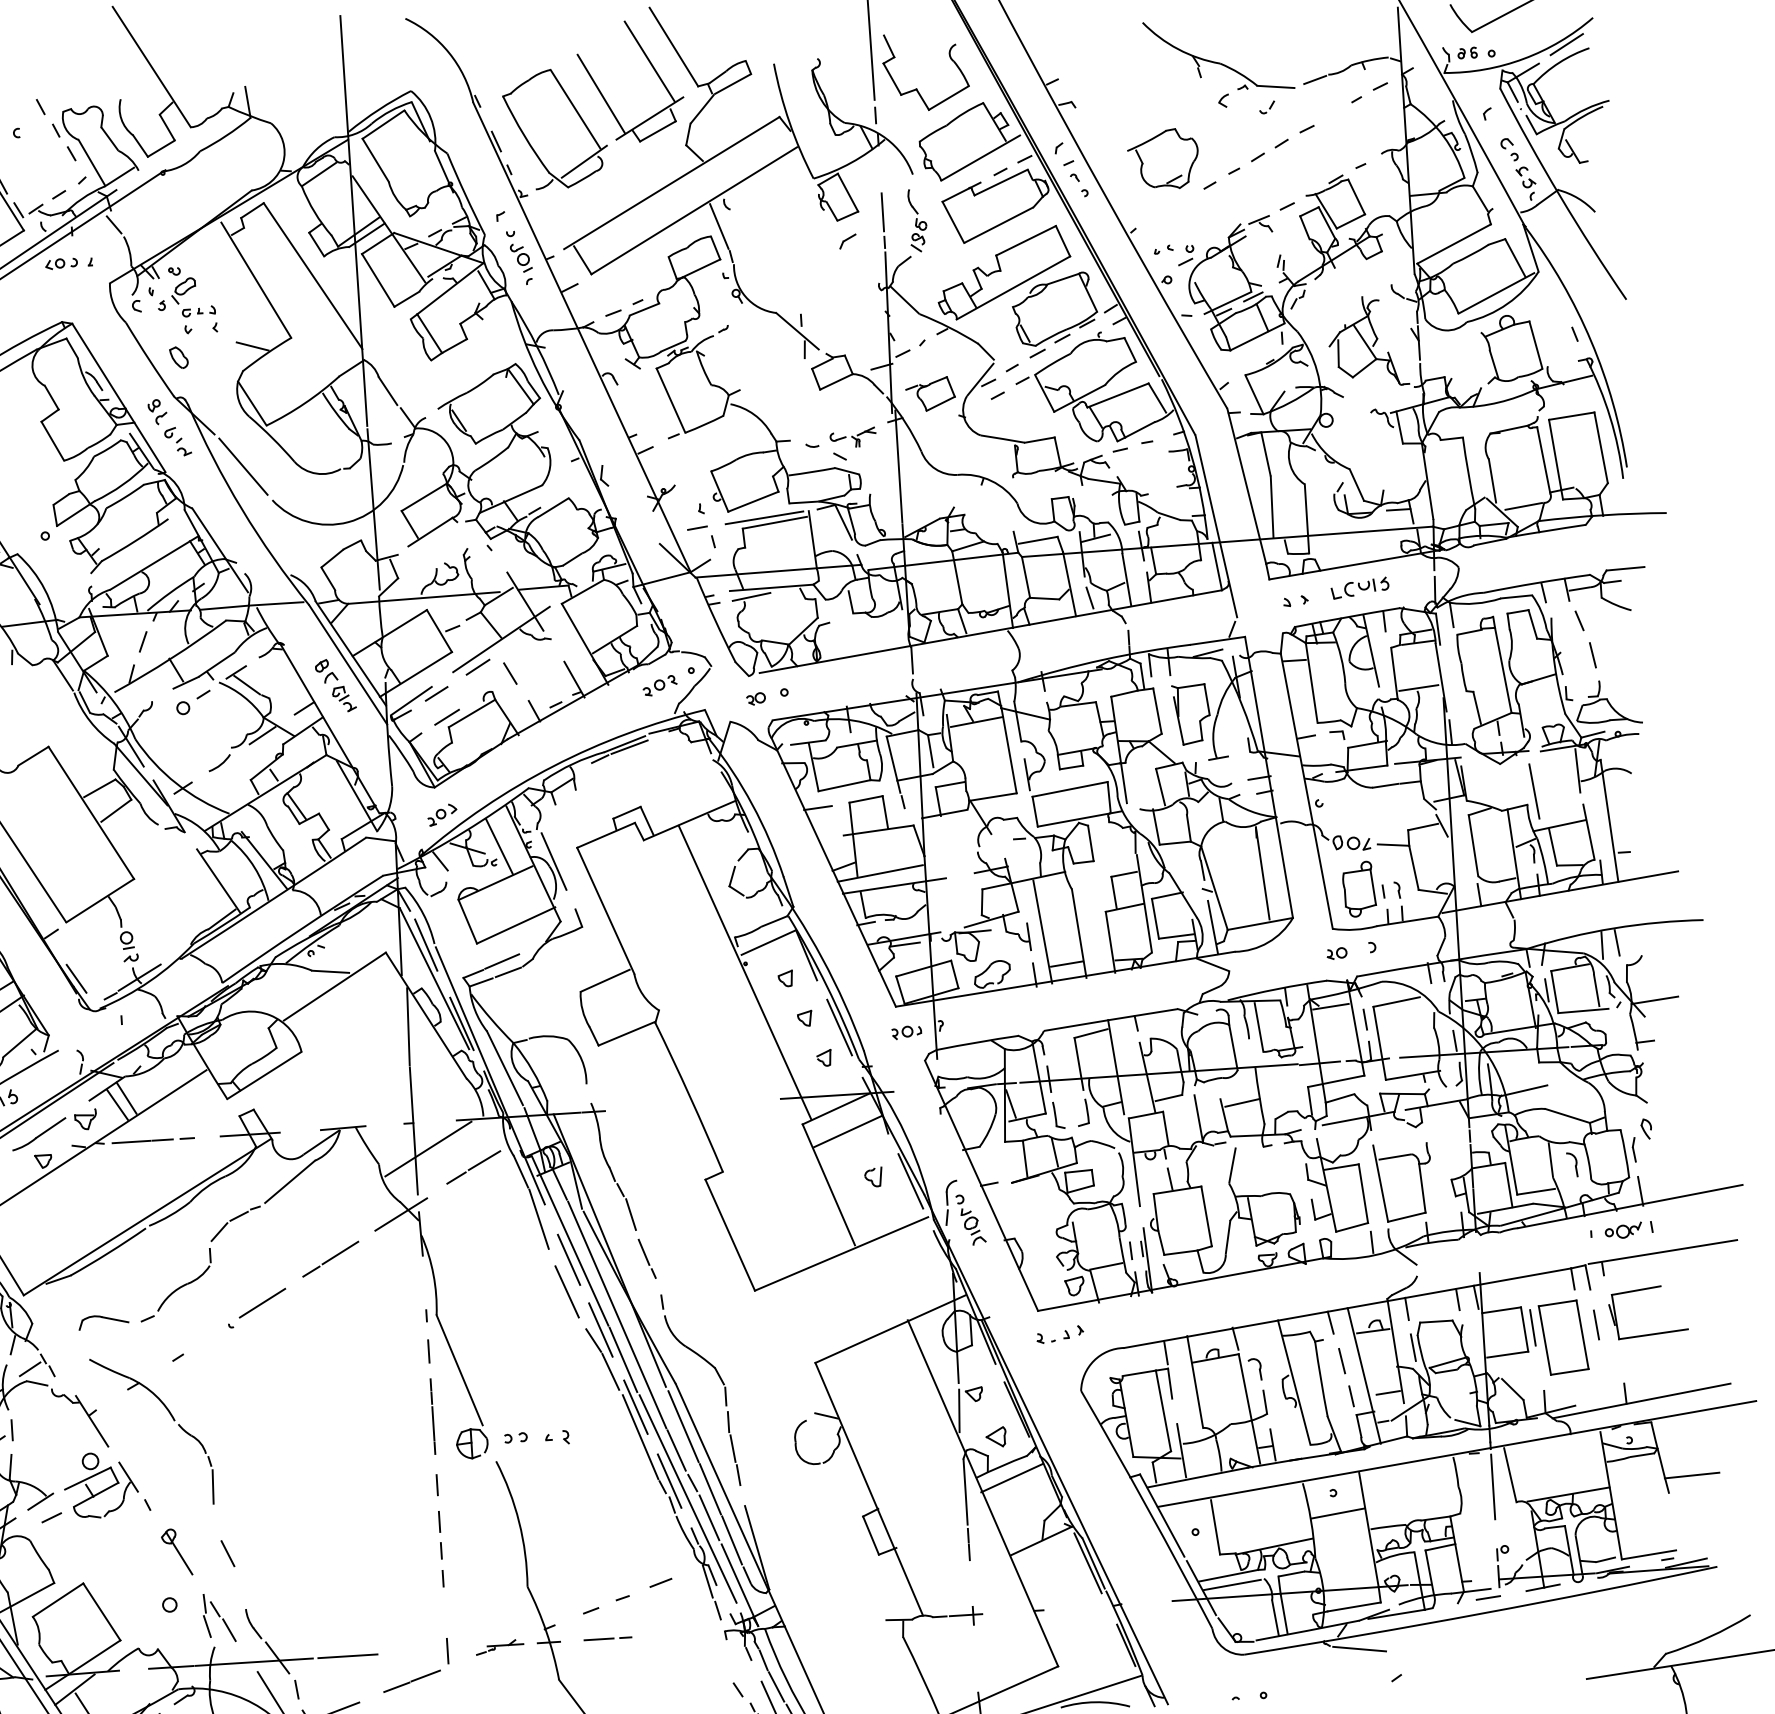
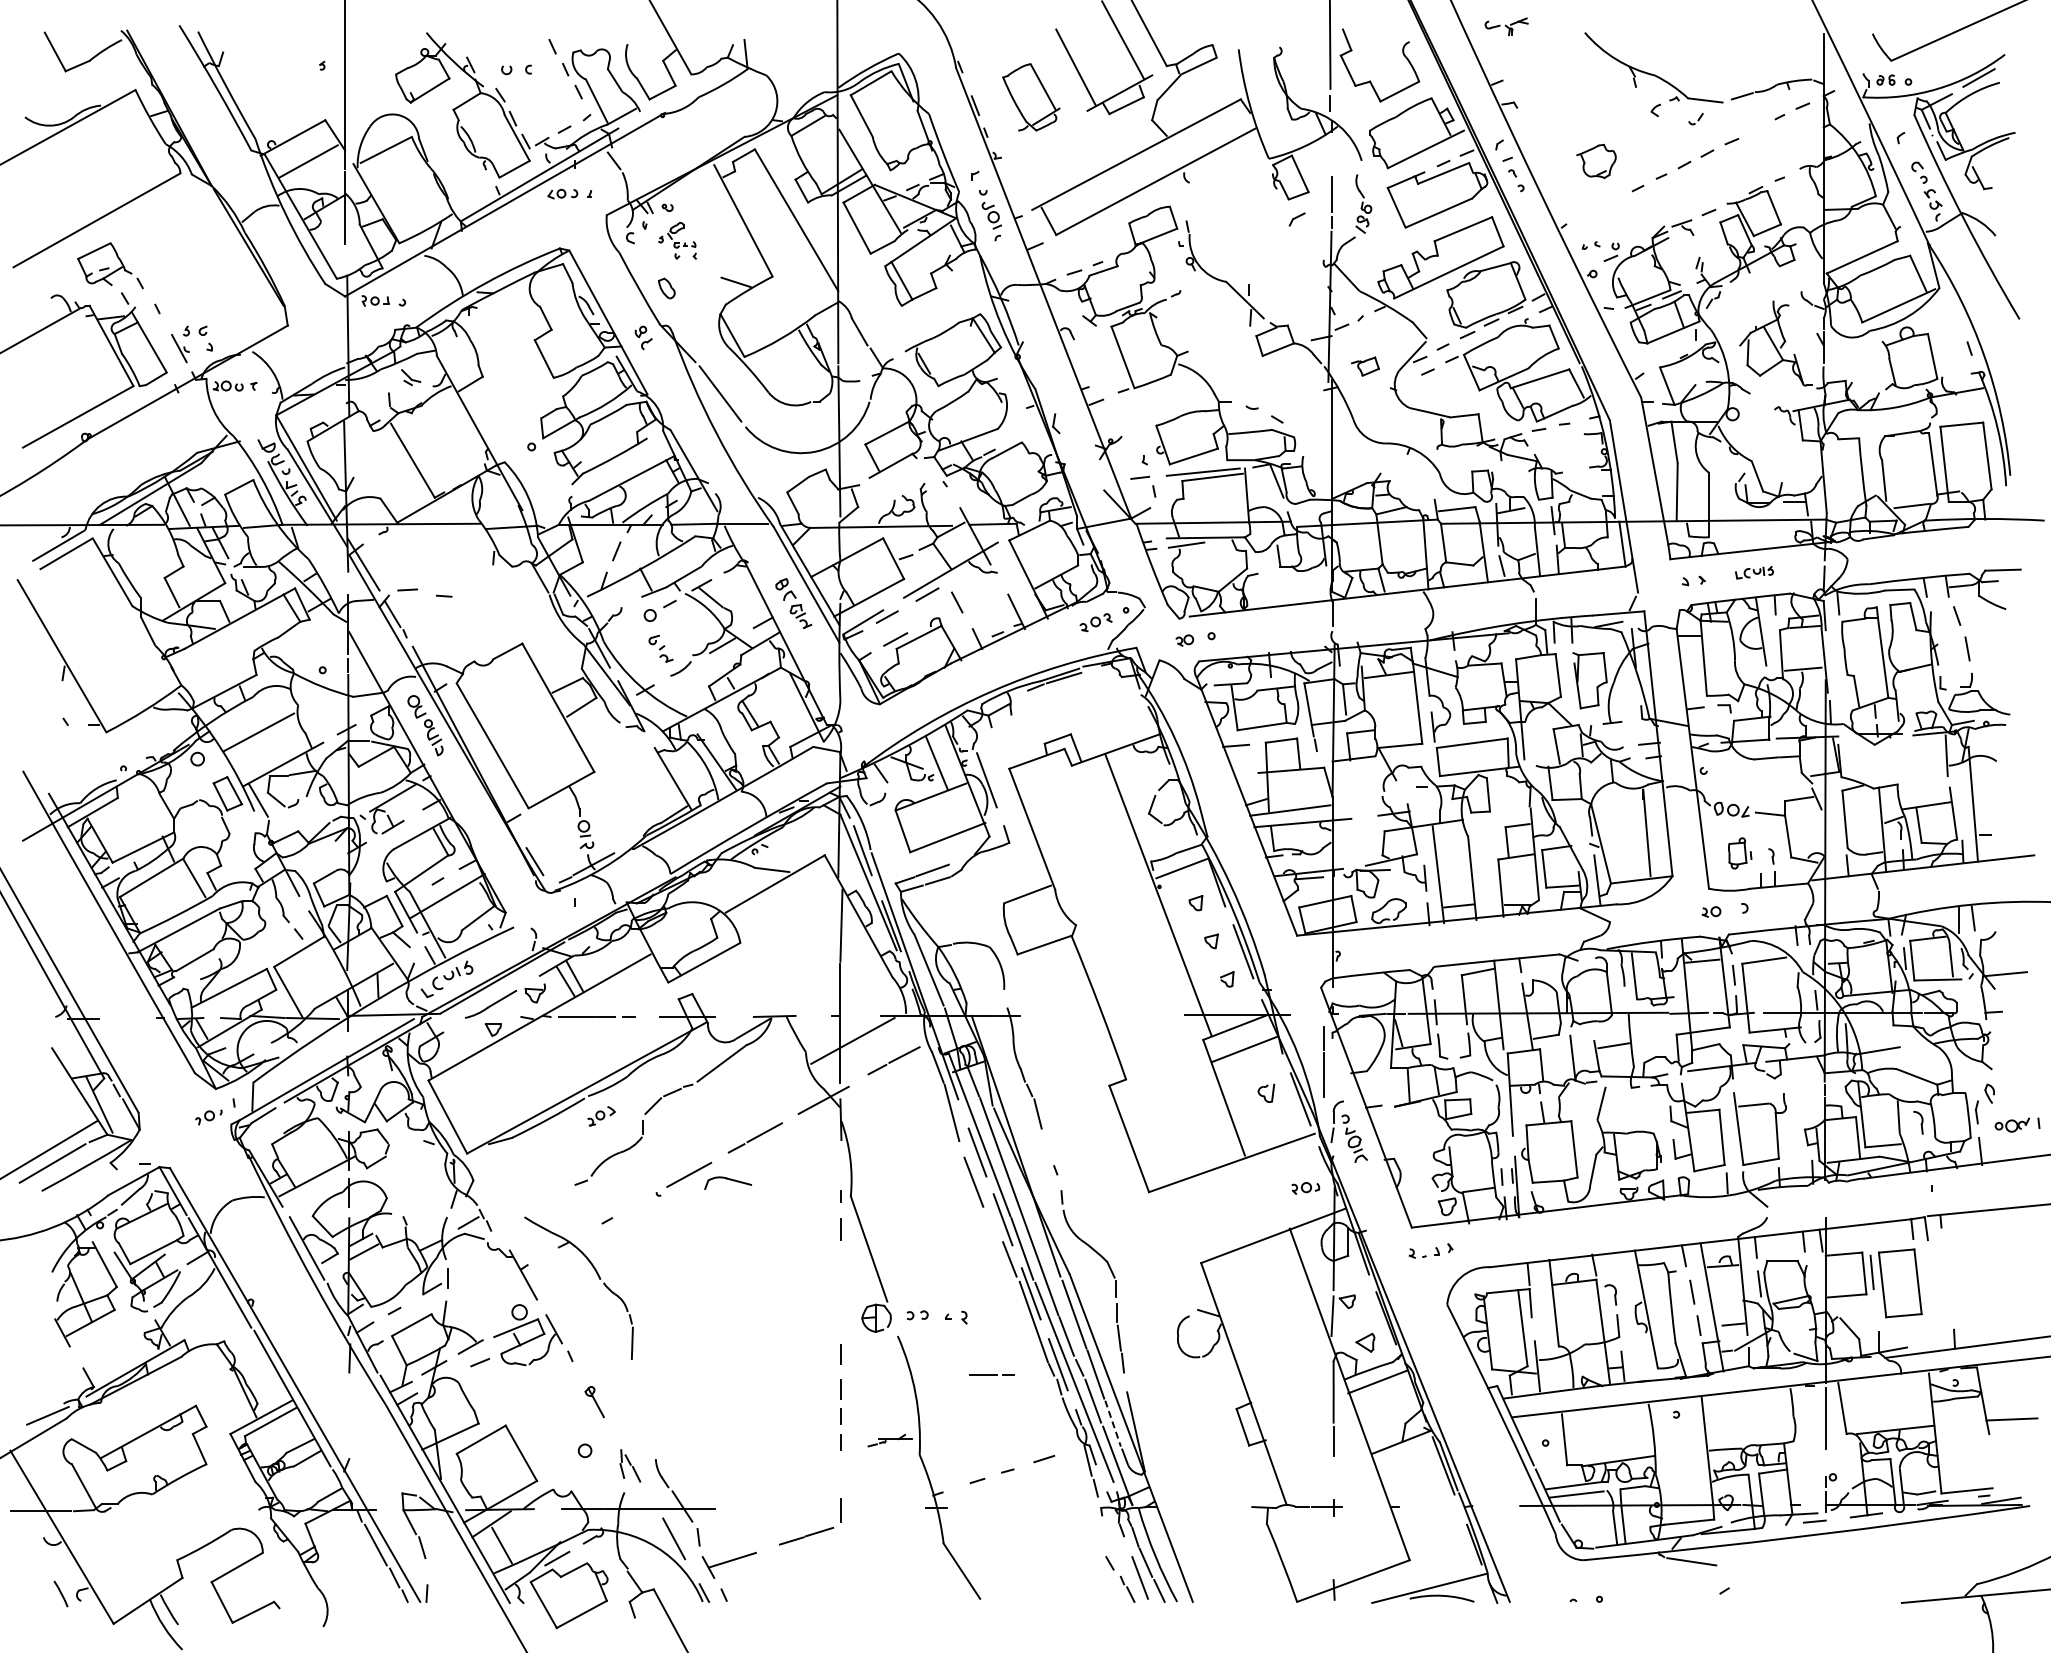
part: (555, 129) -> (1031, 97), size x0.6
part: (1163, 159) -> (1596, 161), size x0.6
line: (718, 226) -> (1177, 197), removed
part: (187, 305) -> (677, 240), size x0.7
part: (930, 394) -> (1365, 366), size x0.6
part: (853, 437) -> (1506, 26), moved
part: (177, 441) -> (660, 648), moved
part: (1360, 587) -> (1754, 572), size x0.7
line: (1533, 791) -> (1904, 772), removed
part: (442, 815) -> (601, 1116), moved
part: (1363, 889) -> (1739, 853), size x0.6
part: (906, 1032) -> (1305, 1188), moved
part: (1628, 1229) -> (2017, 1124), moved
line: (643, 1251) -> (1047, 1149), removed
part: (103, 1321) -> (727, 1182), moved
line: (1596, 1325) -> (1931, 1273), removed
part: (1649, 1333) -> (1980, 1284), removed
line: (593, 1340) -> (995, 1229), removed
line: (431, 1416) -> (1323, 1061), moved
line: (1337, 1512) -> (1679, 1433), removed
line: (732, 1541) -> (1113, 1424), solid -> dashed
part: (176, 1551) -> (594, 1401), size x0.7
line: (228, 1553) -> (642, 1406), removed
part: (219, 1617) -> (630, 1465), size x0.7
line: (607, 1638) -> (991, 1374), moved
part: (498, 1647) -> (889, 1440), moved
line: (347, 1656) -> (747, 1509), removed

